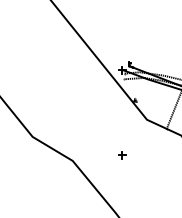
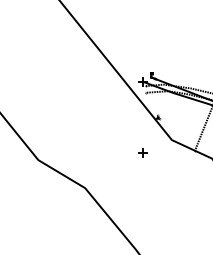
part: (121, 155) -> (142, 152), moved

